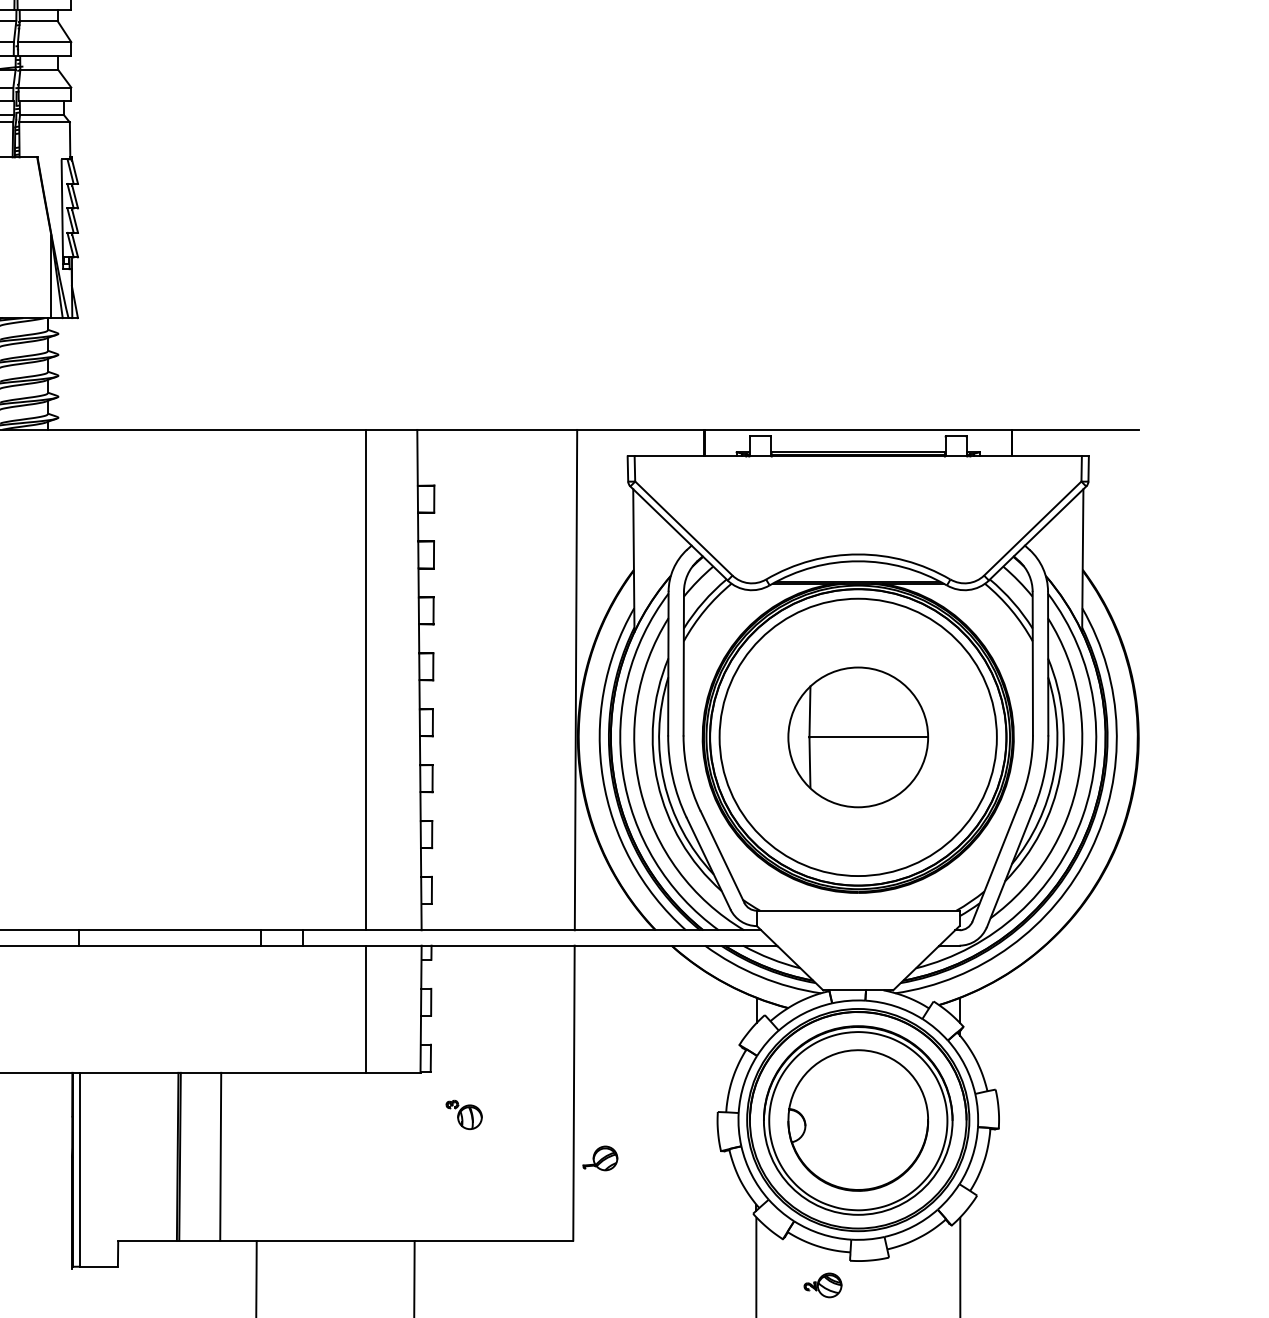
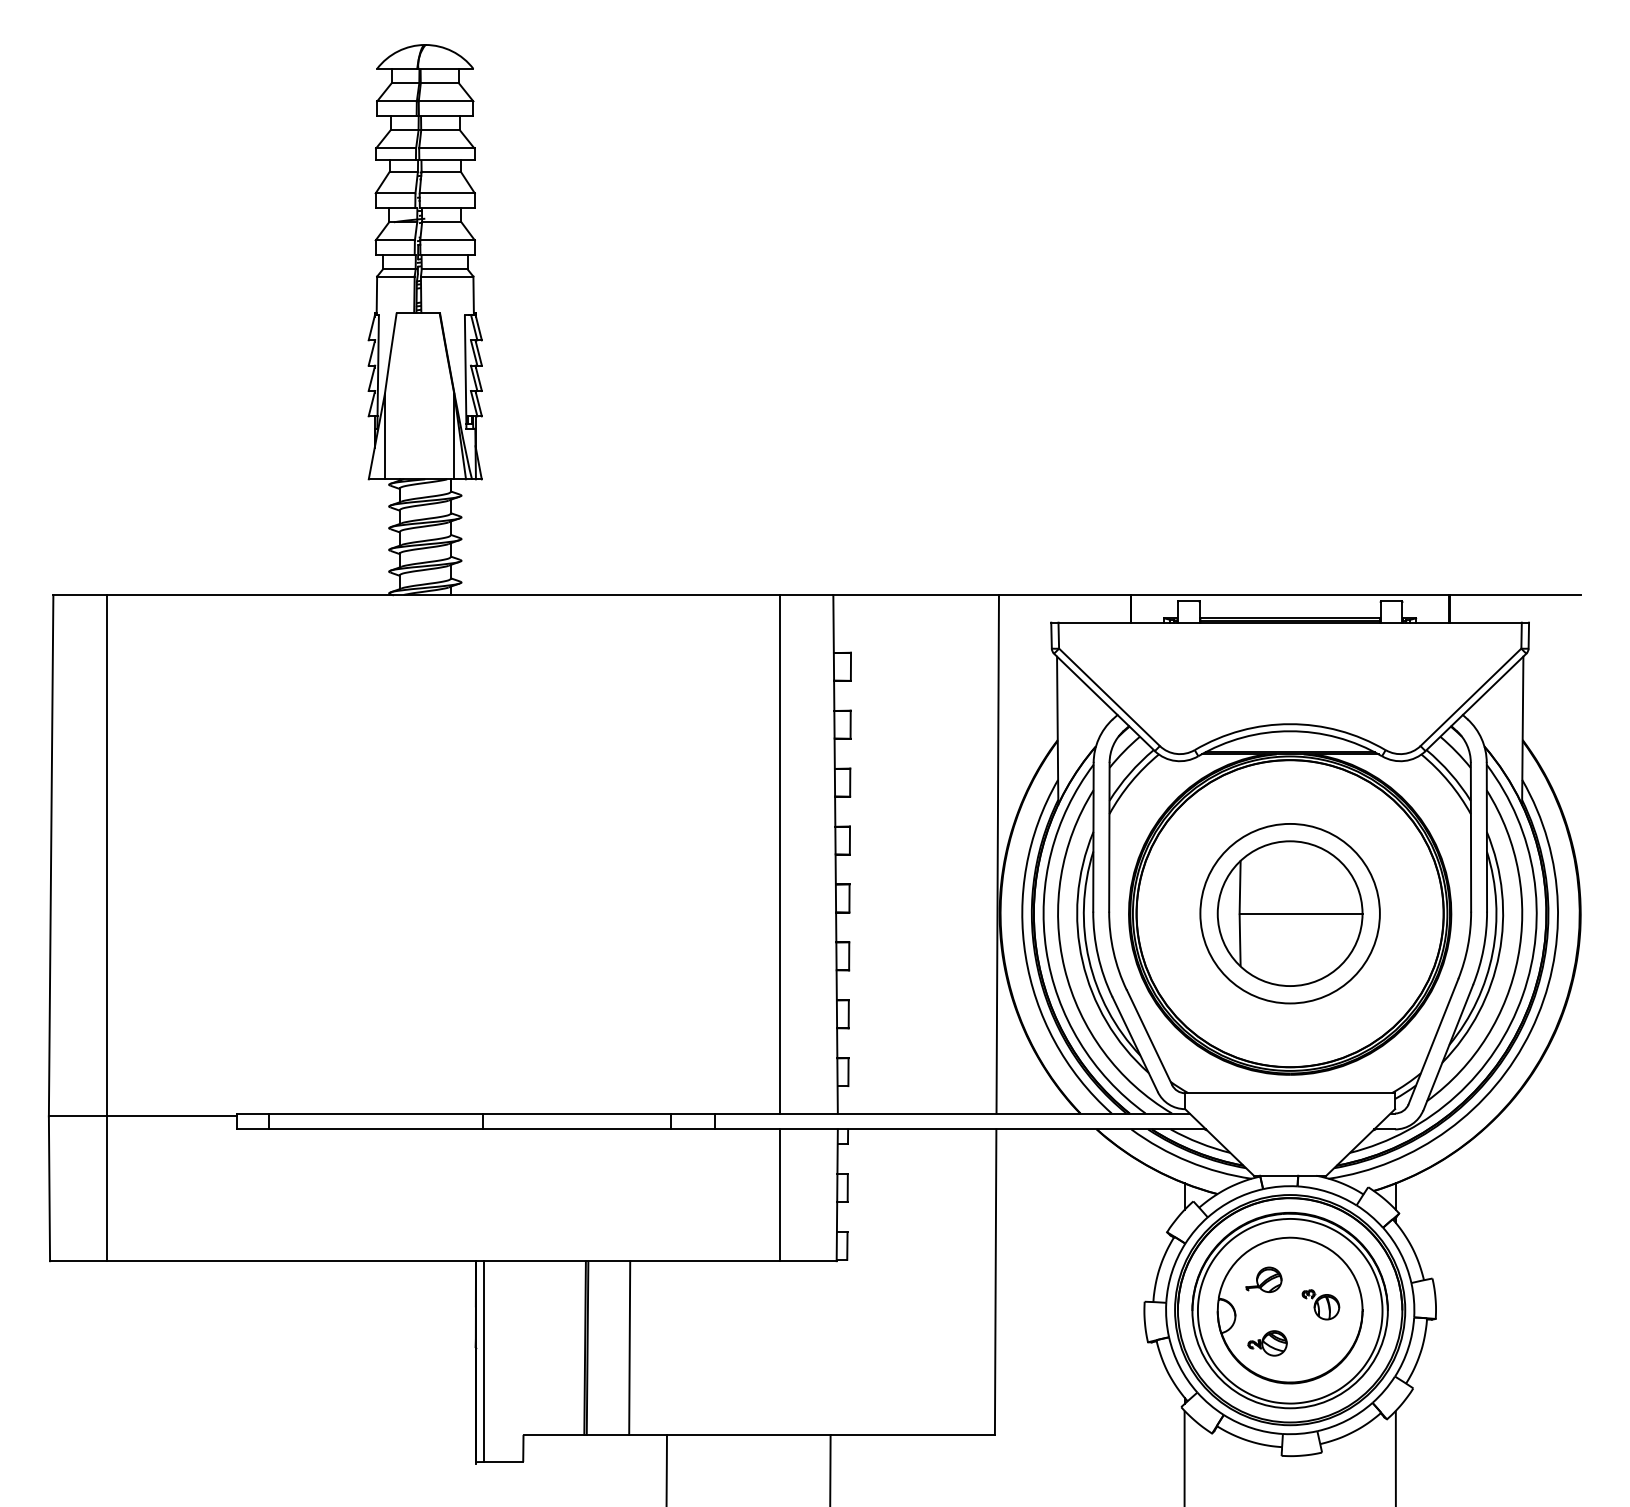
circle: (857, 737) -> (1289, 913), size x0.62
part: (463, 1114) -> (1320, 1304), moved
part: (599, 1158) -> (1263, 1279), moved
part: (822, 1285) -> (1267, 1343), moved

